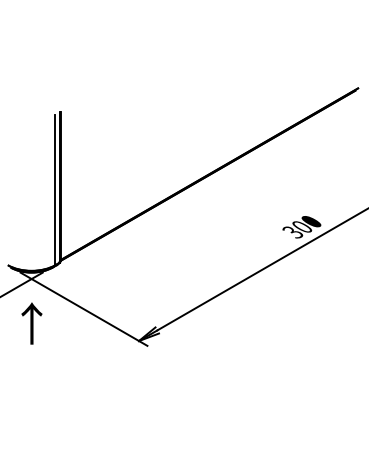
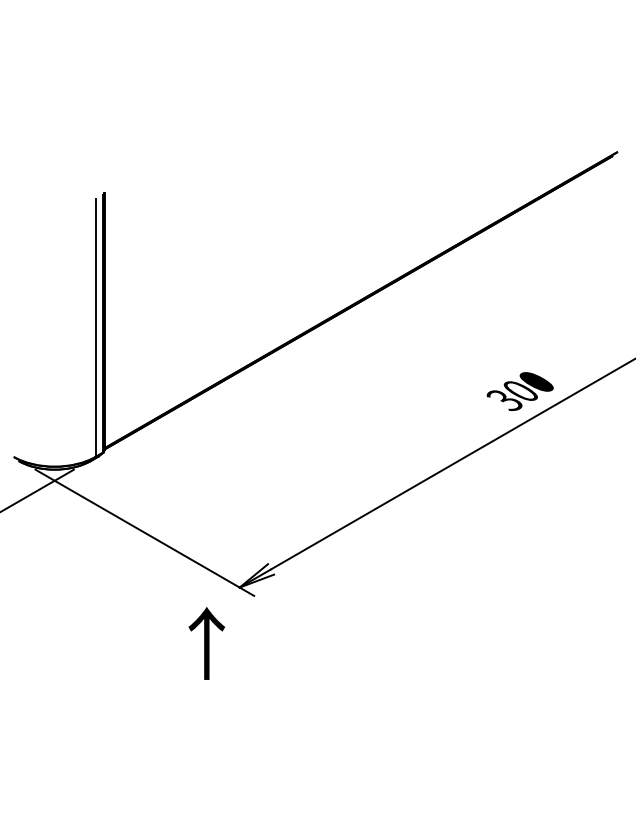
text: (31, 323) -> (206, 643), moved

